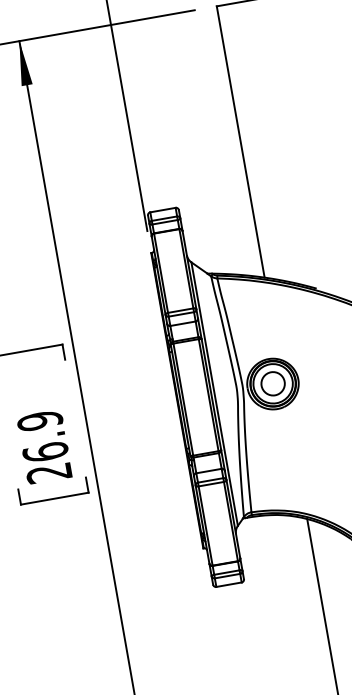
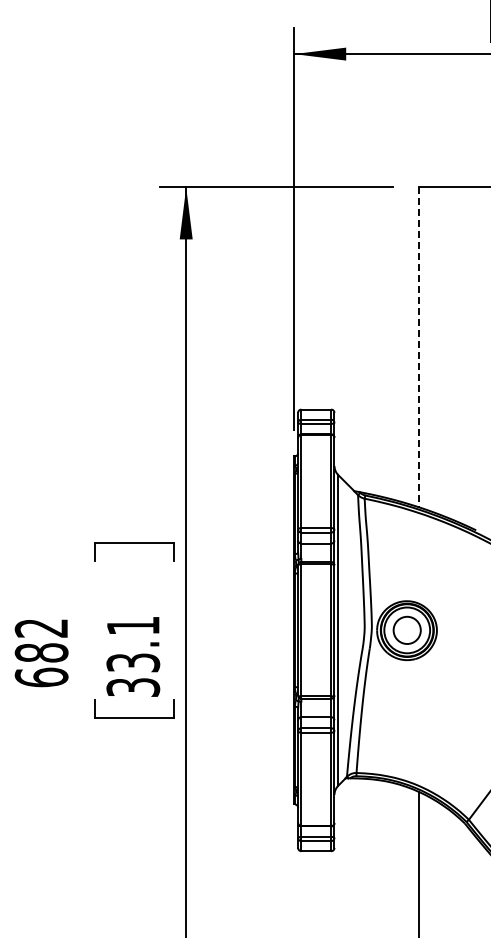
line: (240, 142) -> (418, 347), solid -> dashed
text: (44, 446) -> (133, 656), 26.9 -> 33.1

